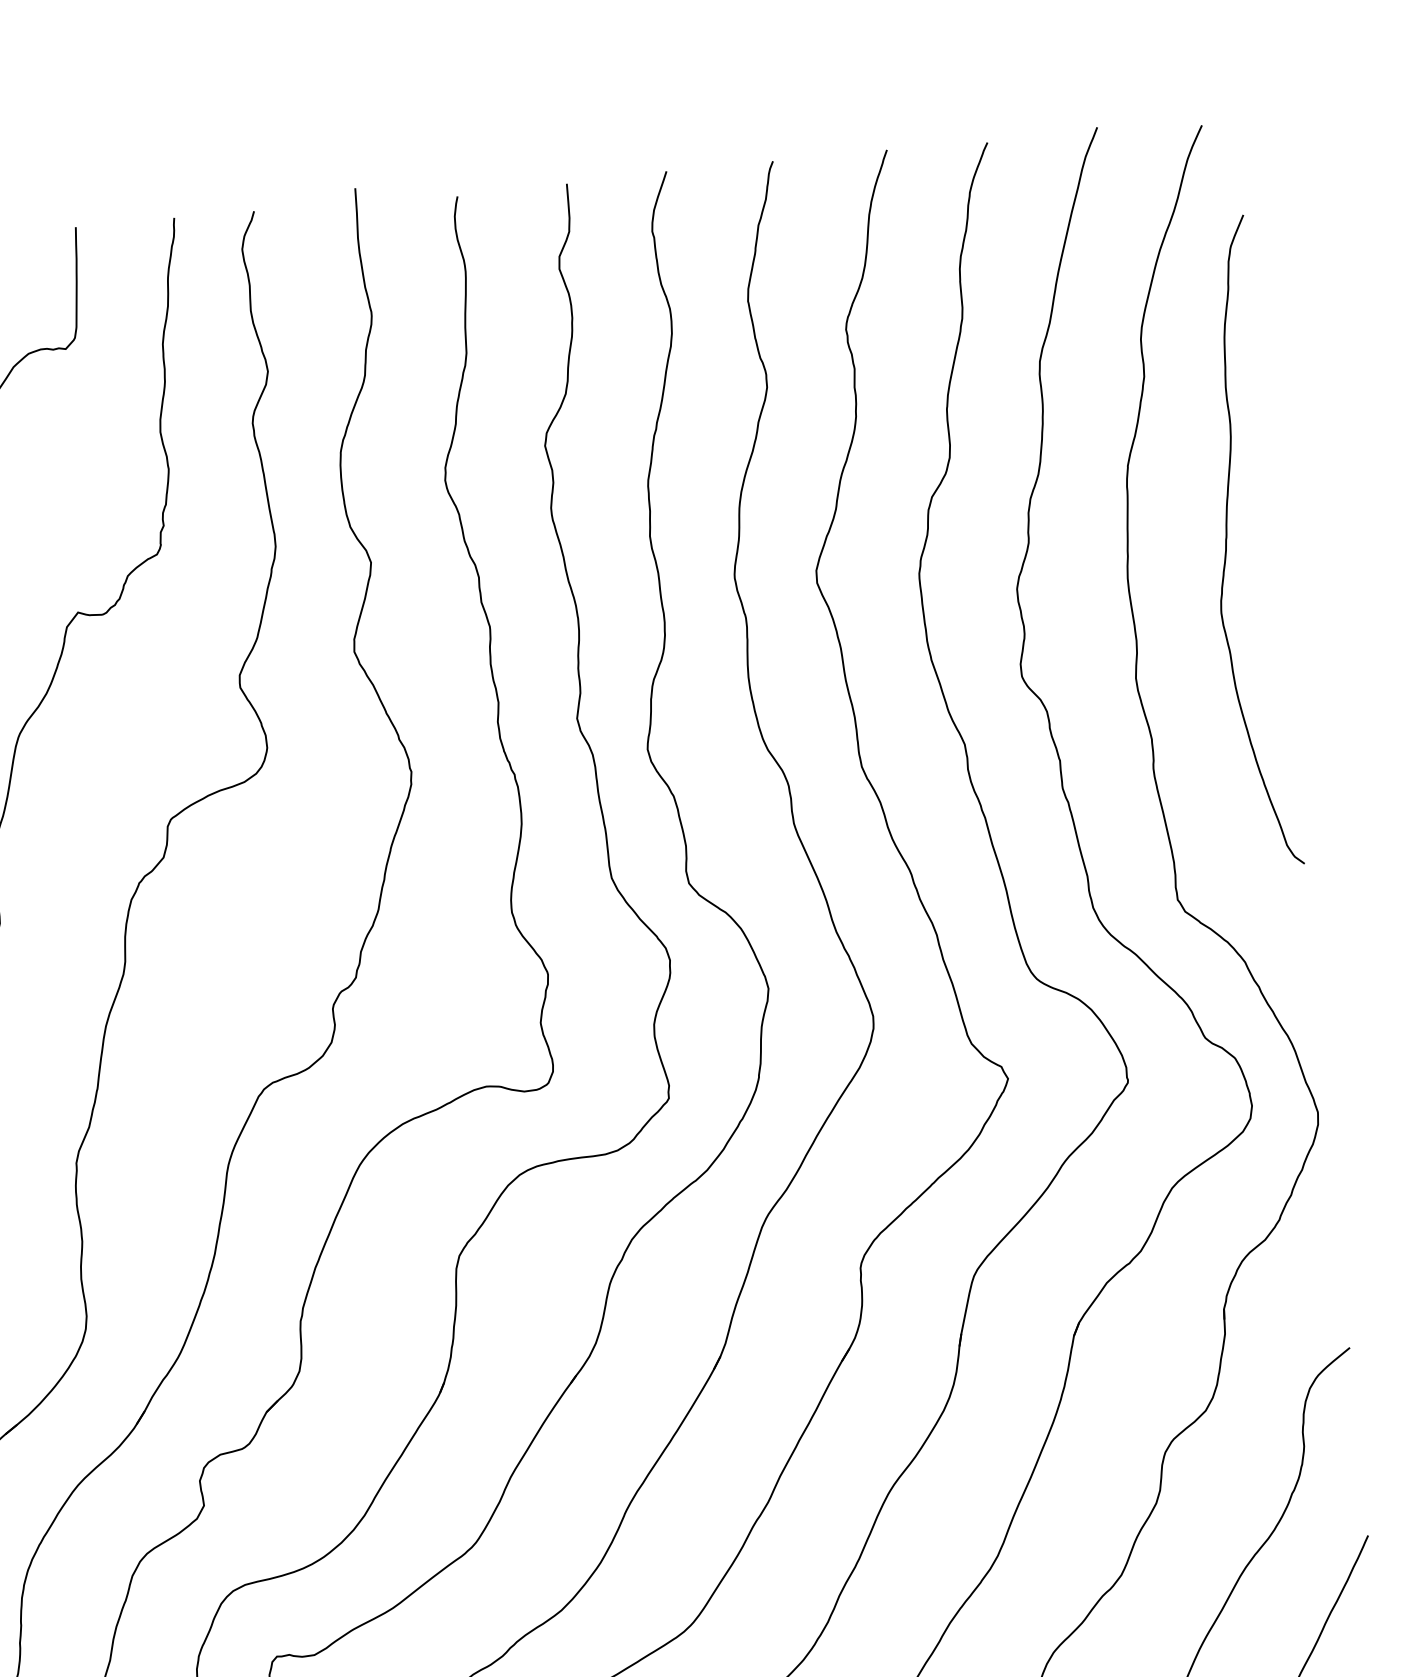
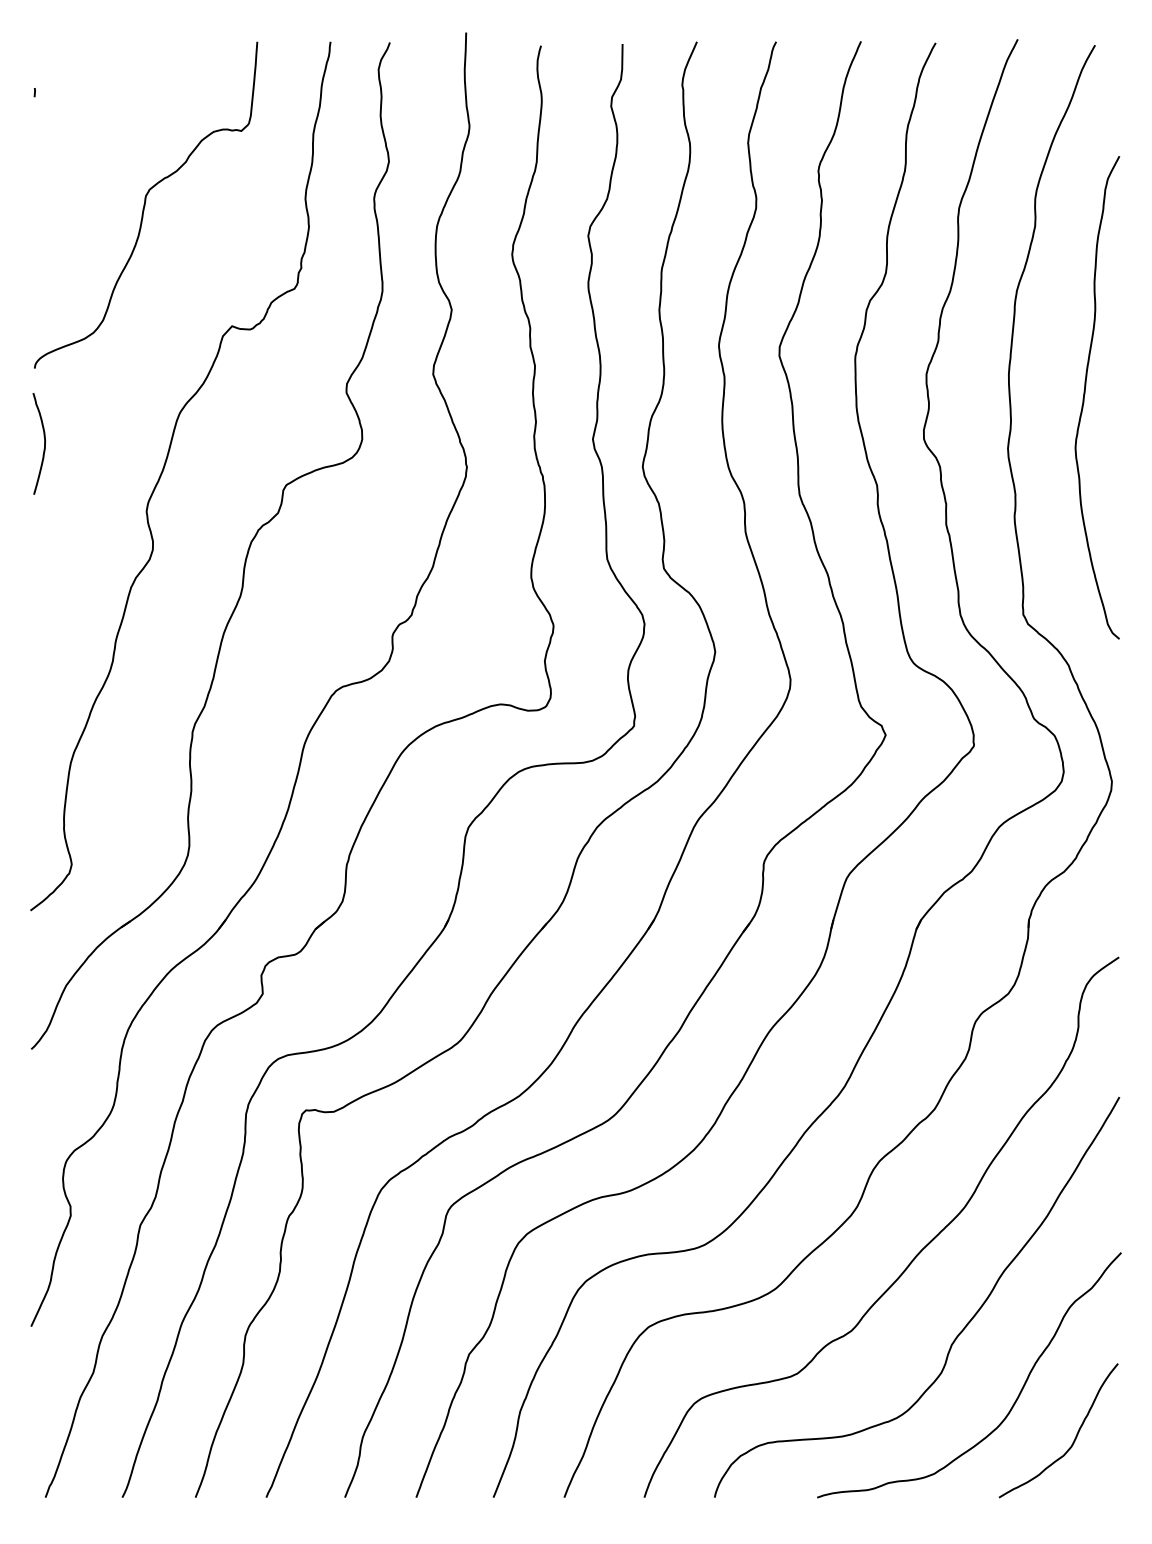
curve: (1227, 539) -> (1085, 394), moved

